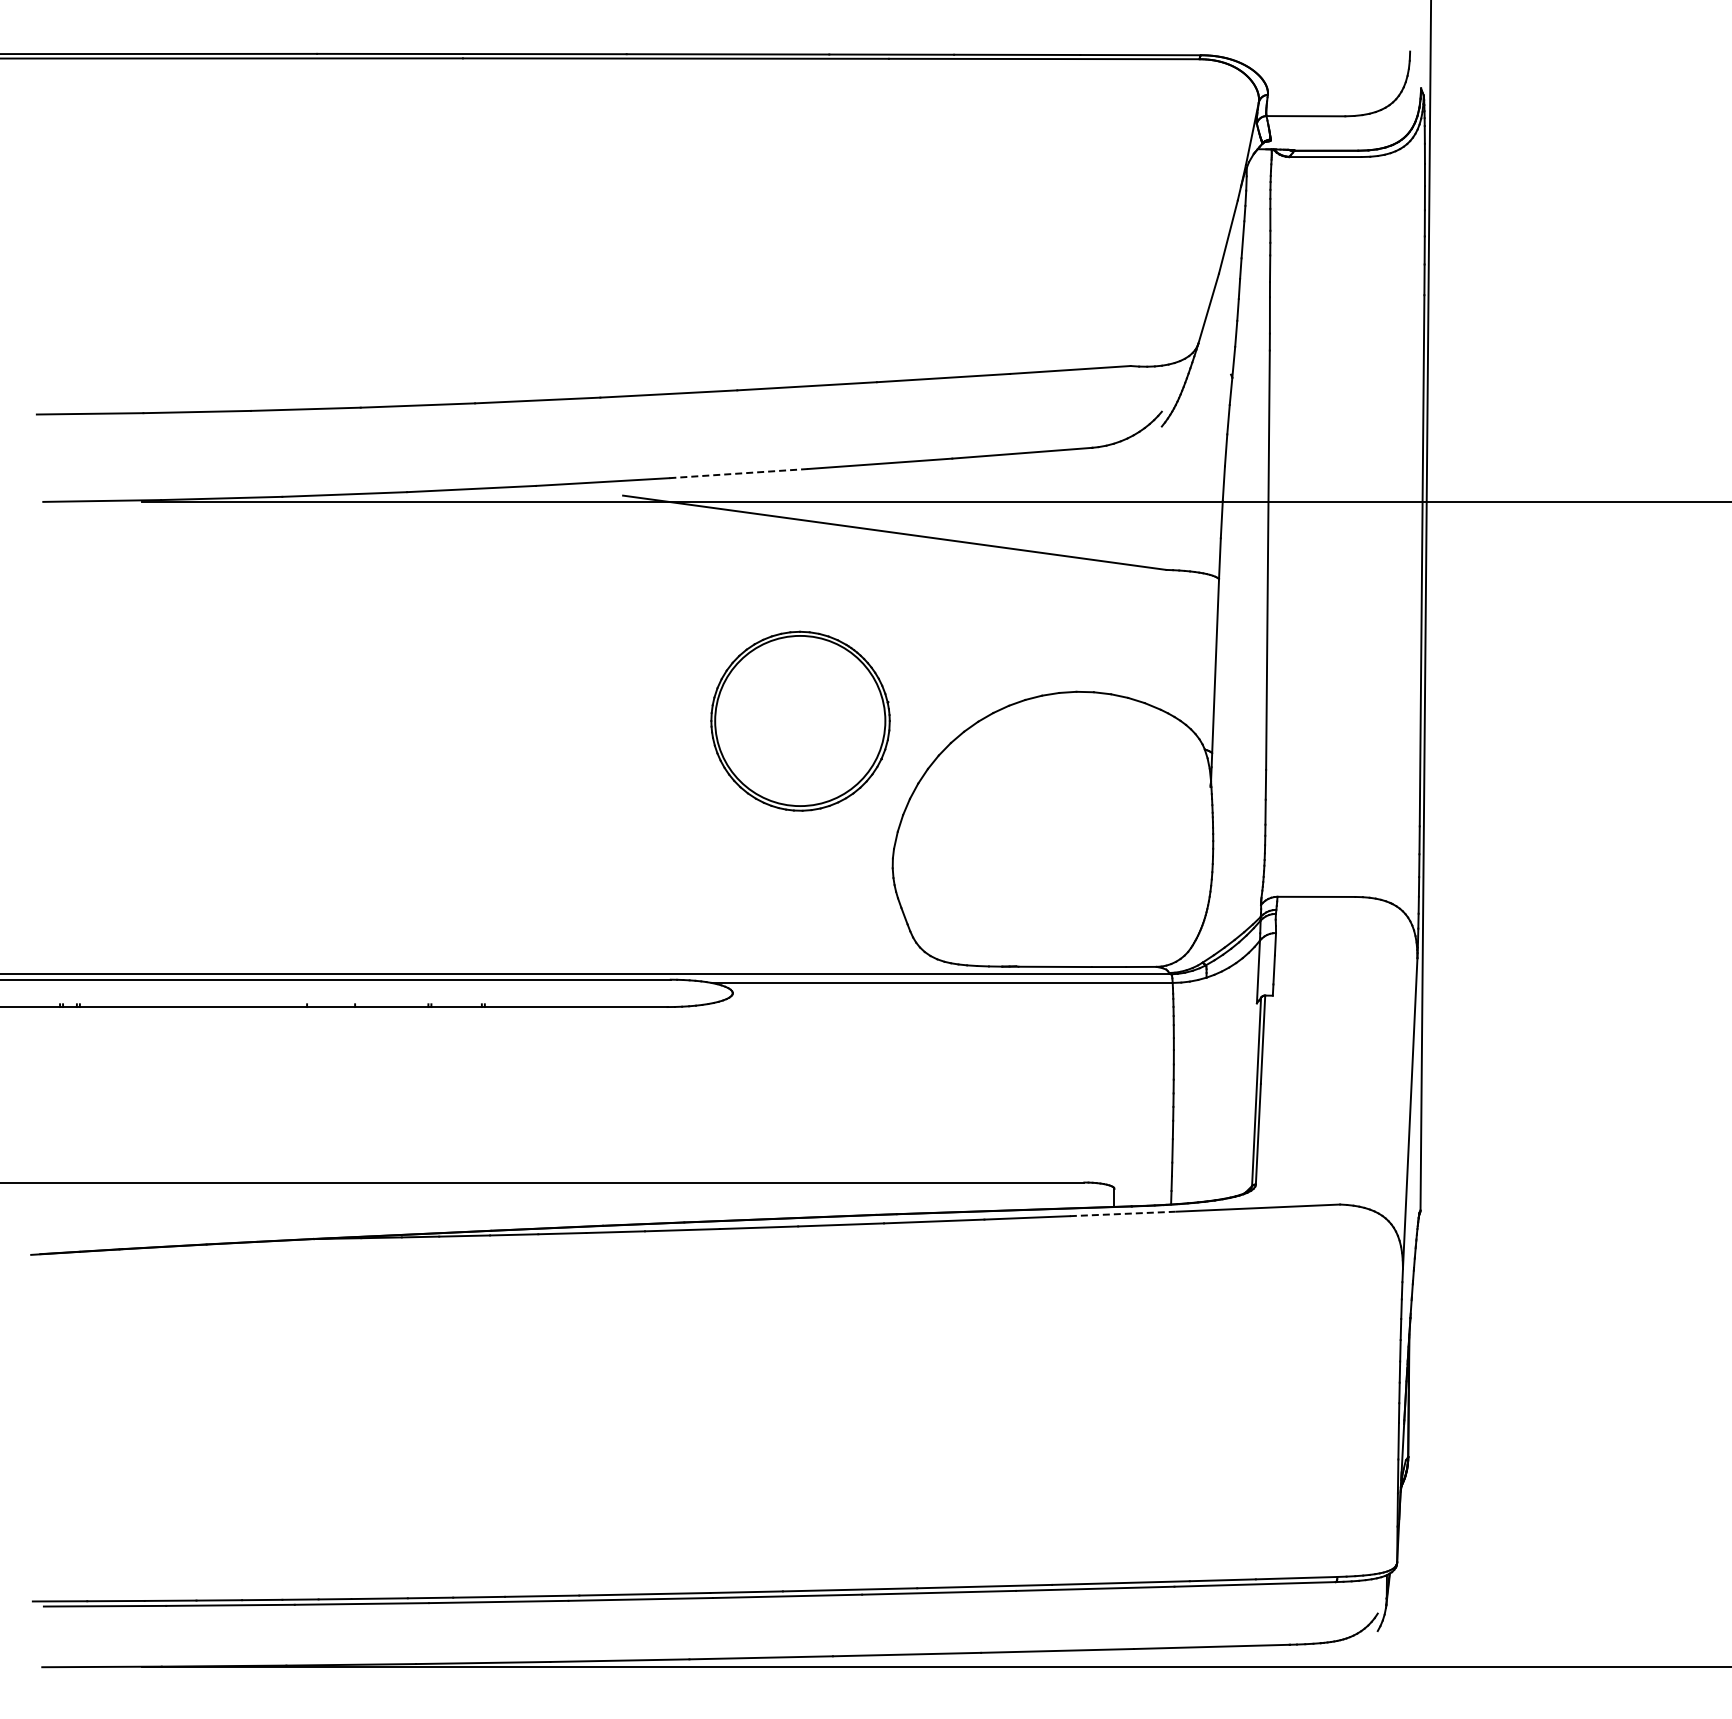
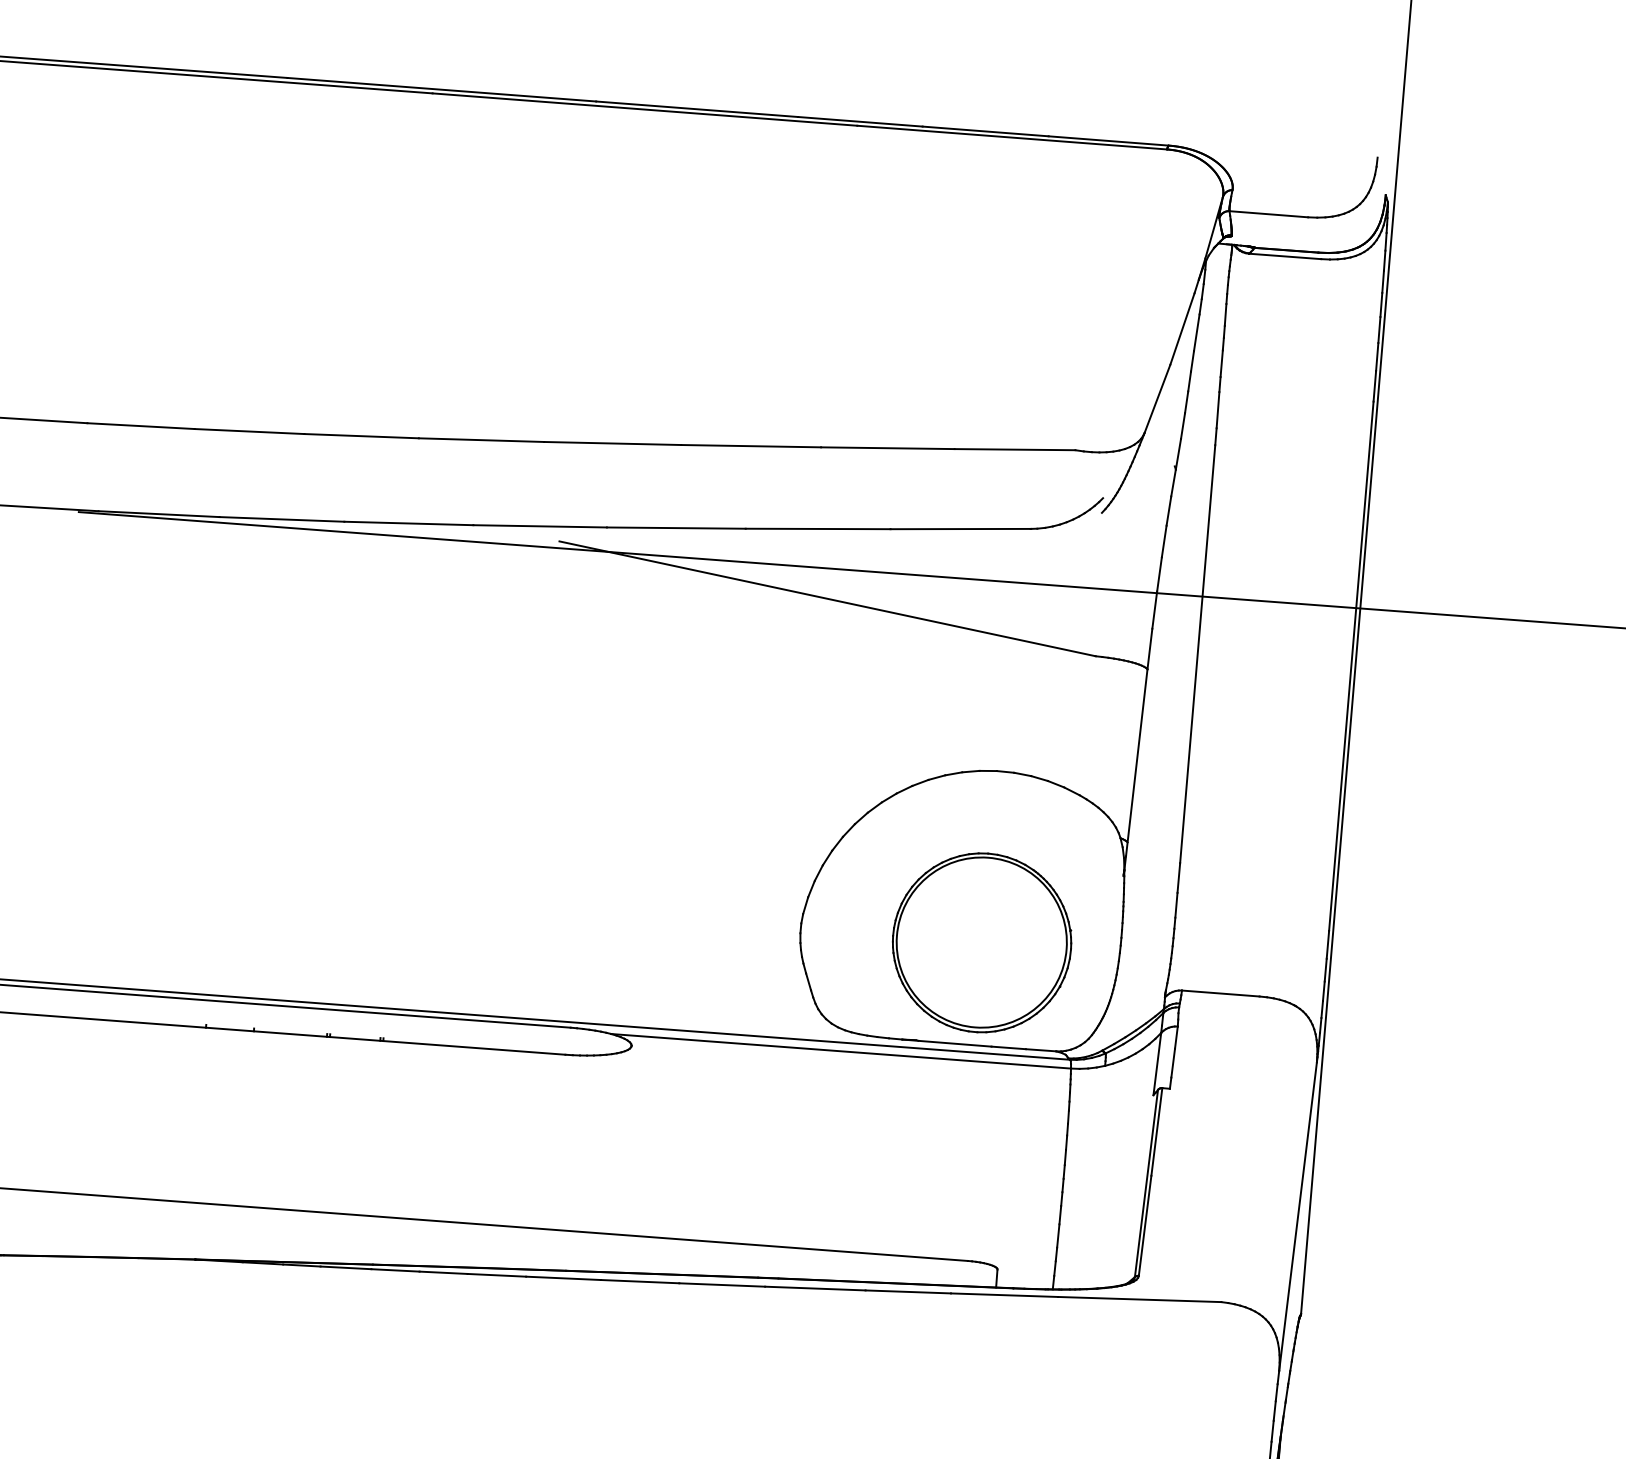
line: (739, 473) -> (677, 528), dashed -> solid
part: (800, 720) -> (982, 942), moved
line: (1123, 1213) -> (1004, 1294), dashed -> solid

